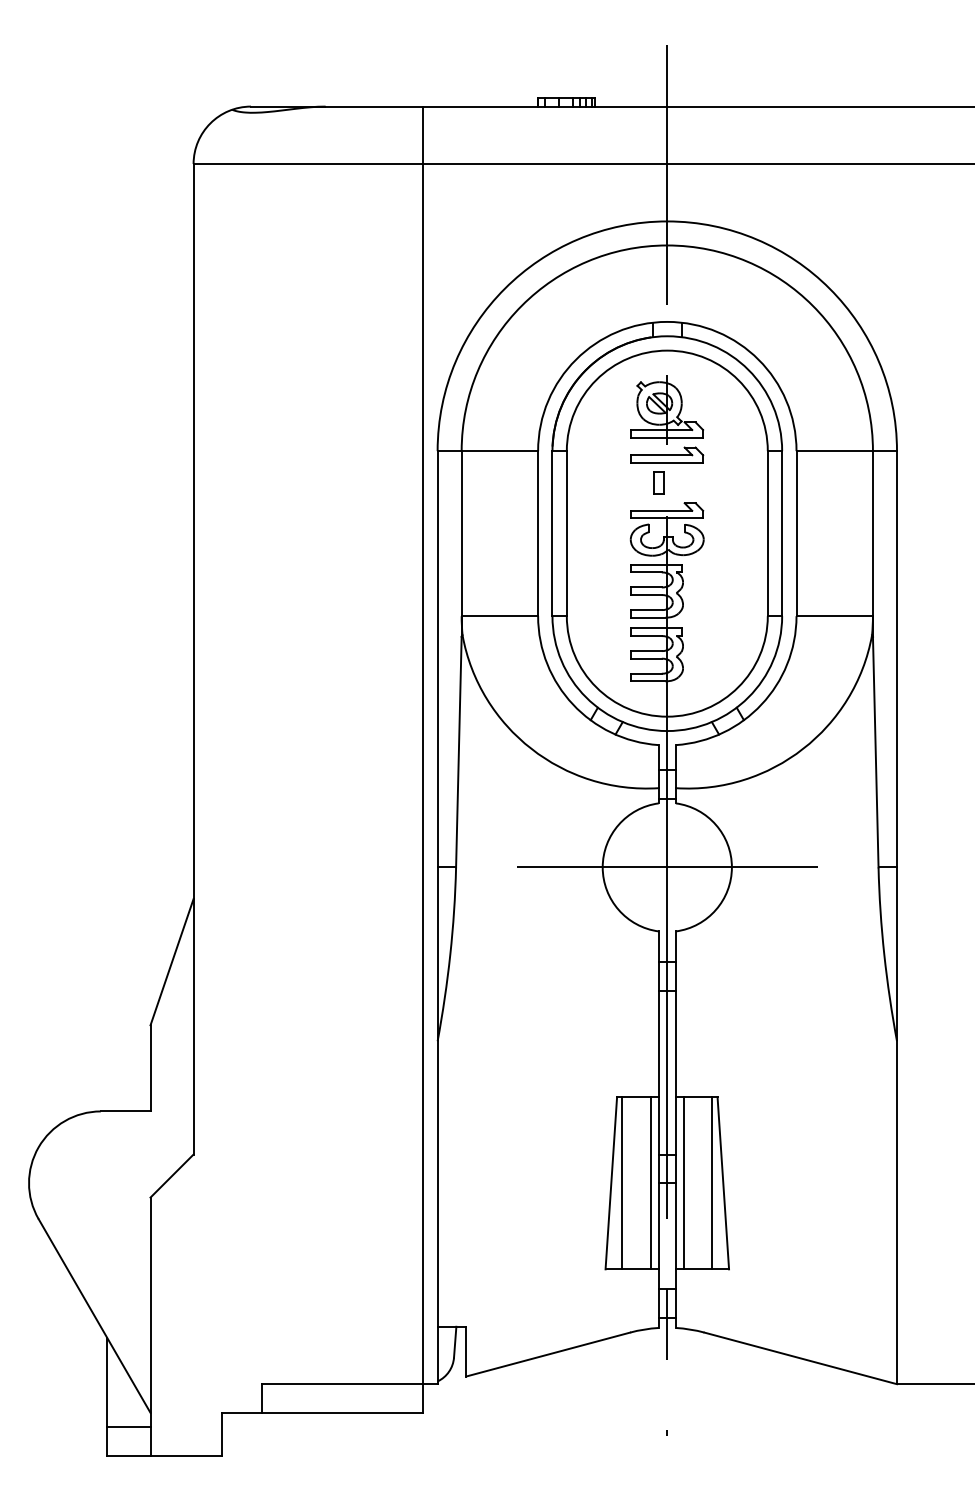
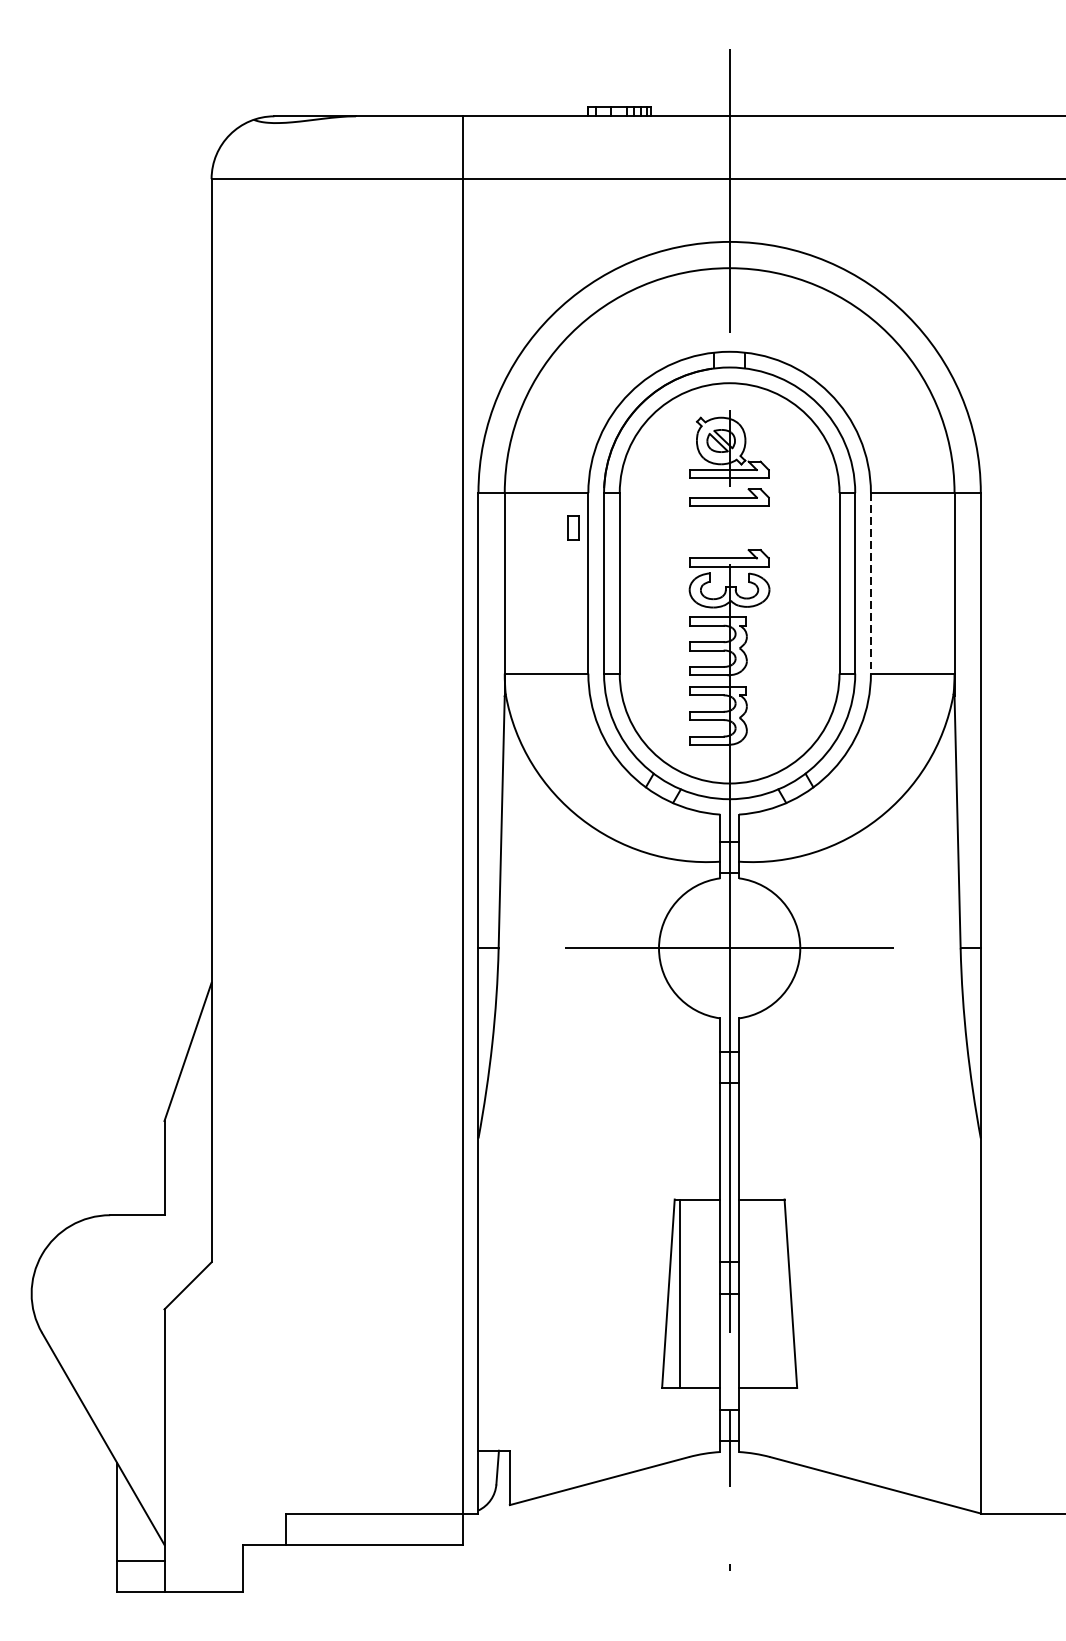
part: (658, 482) -> (572, 527), moved
line: (796, 533) -> (870, 583), solid -> dashed
line: (651, 1183) -> (712, 1294), removed
line: (683, 1183) -> (747, 1294), removed
line: (712, 1183) -> (779, 1294), removed

